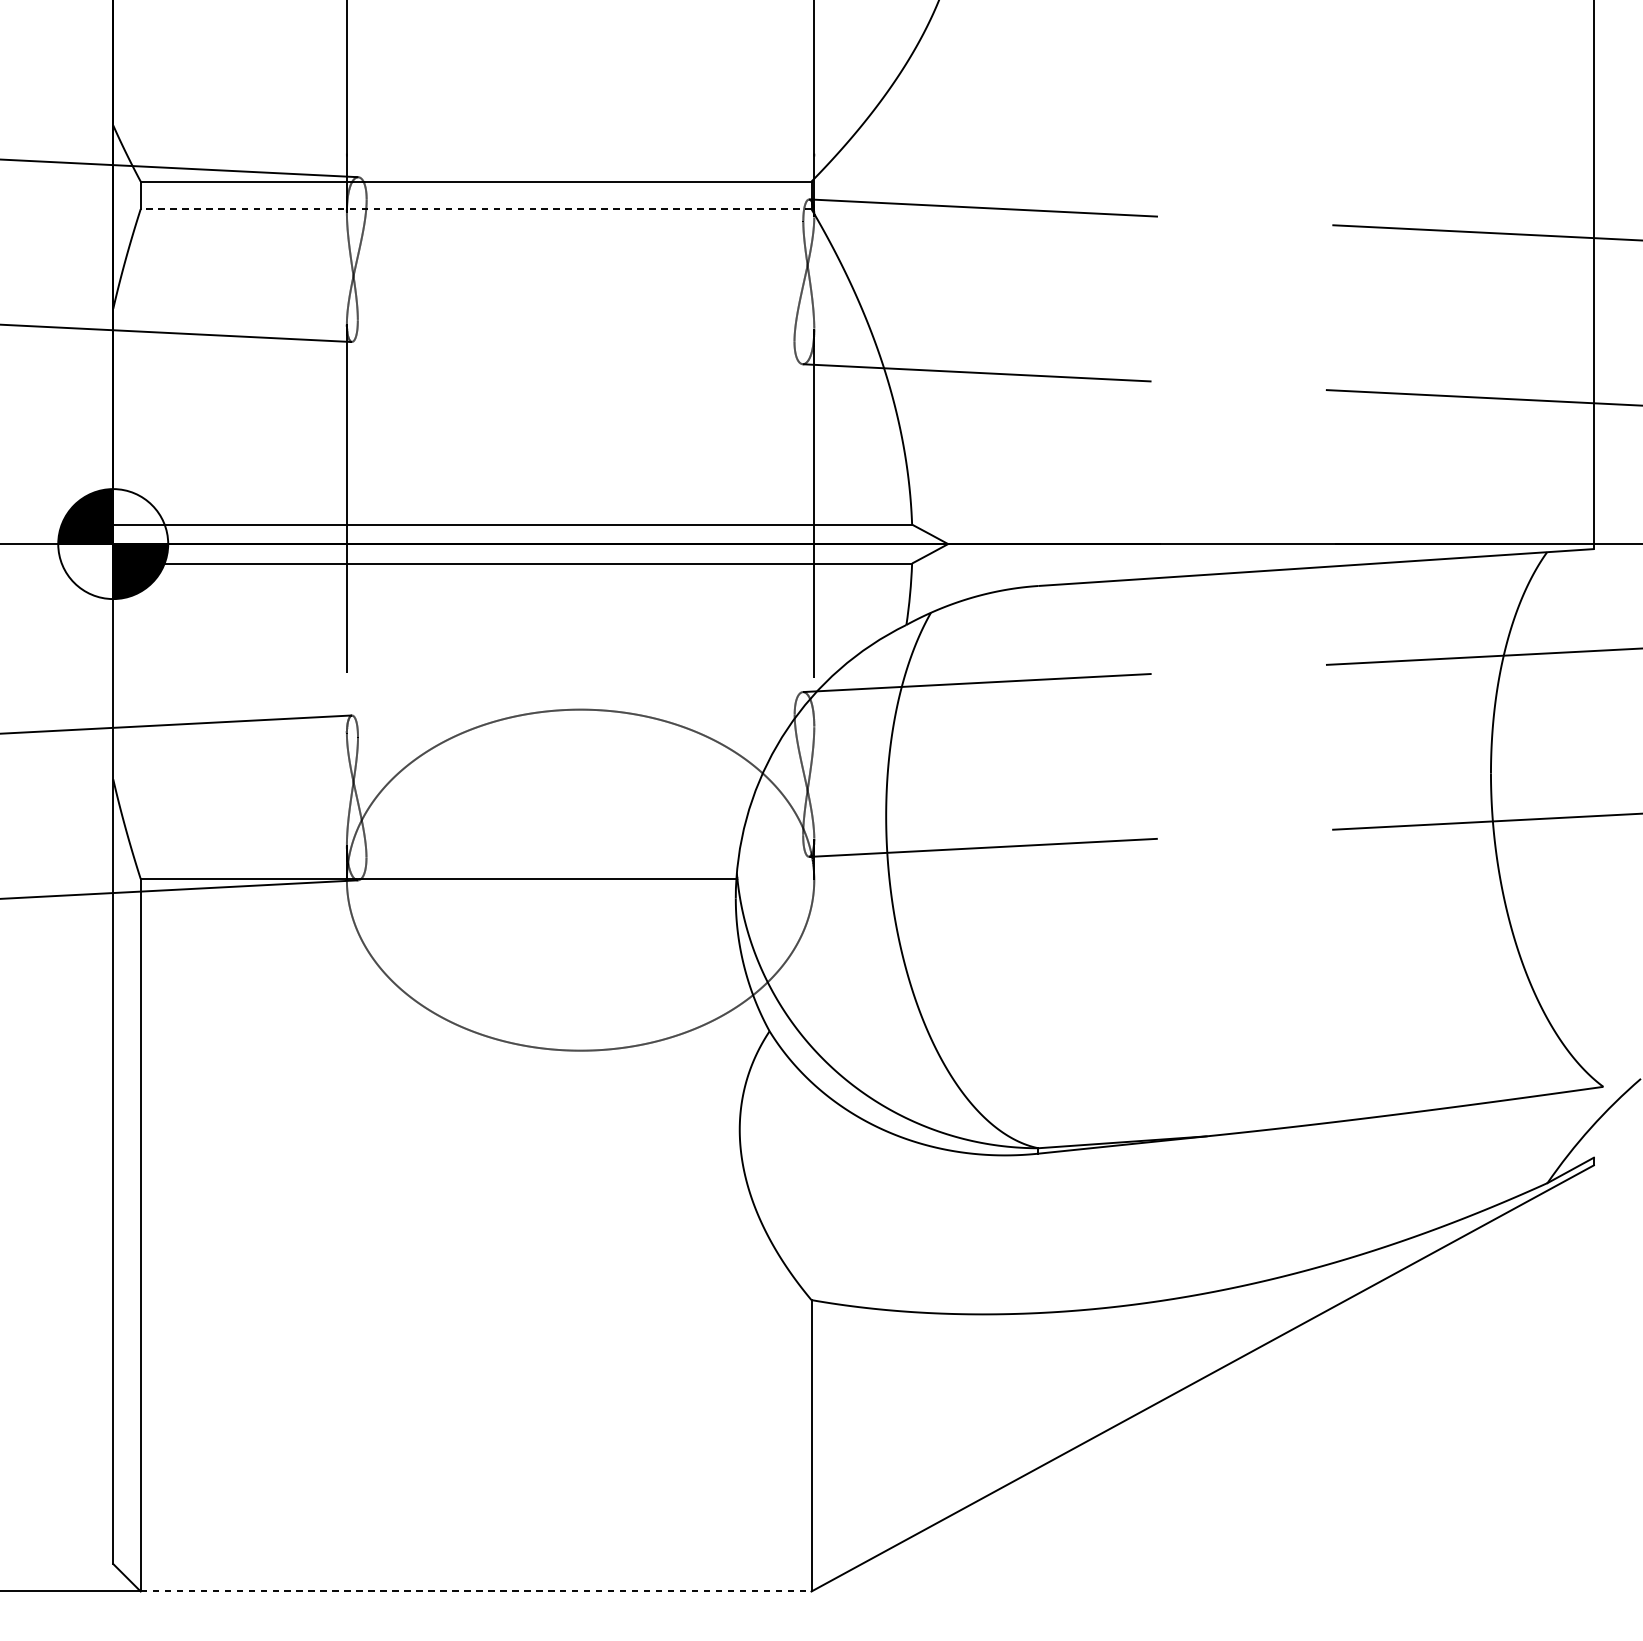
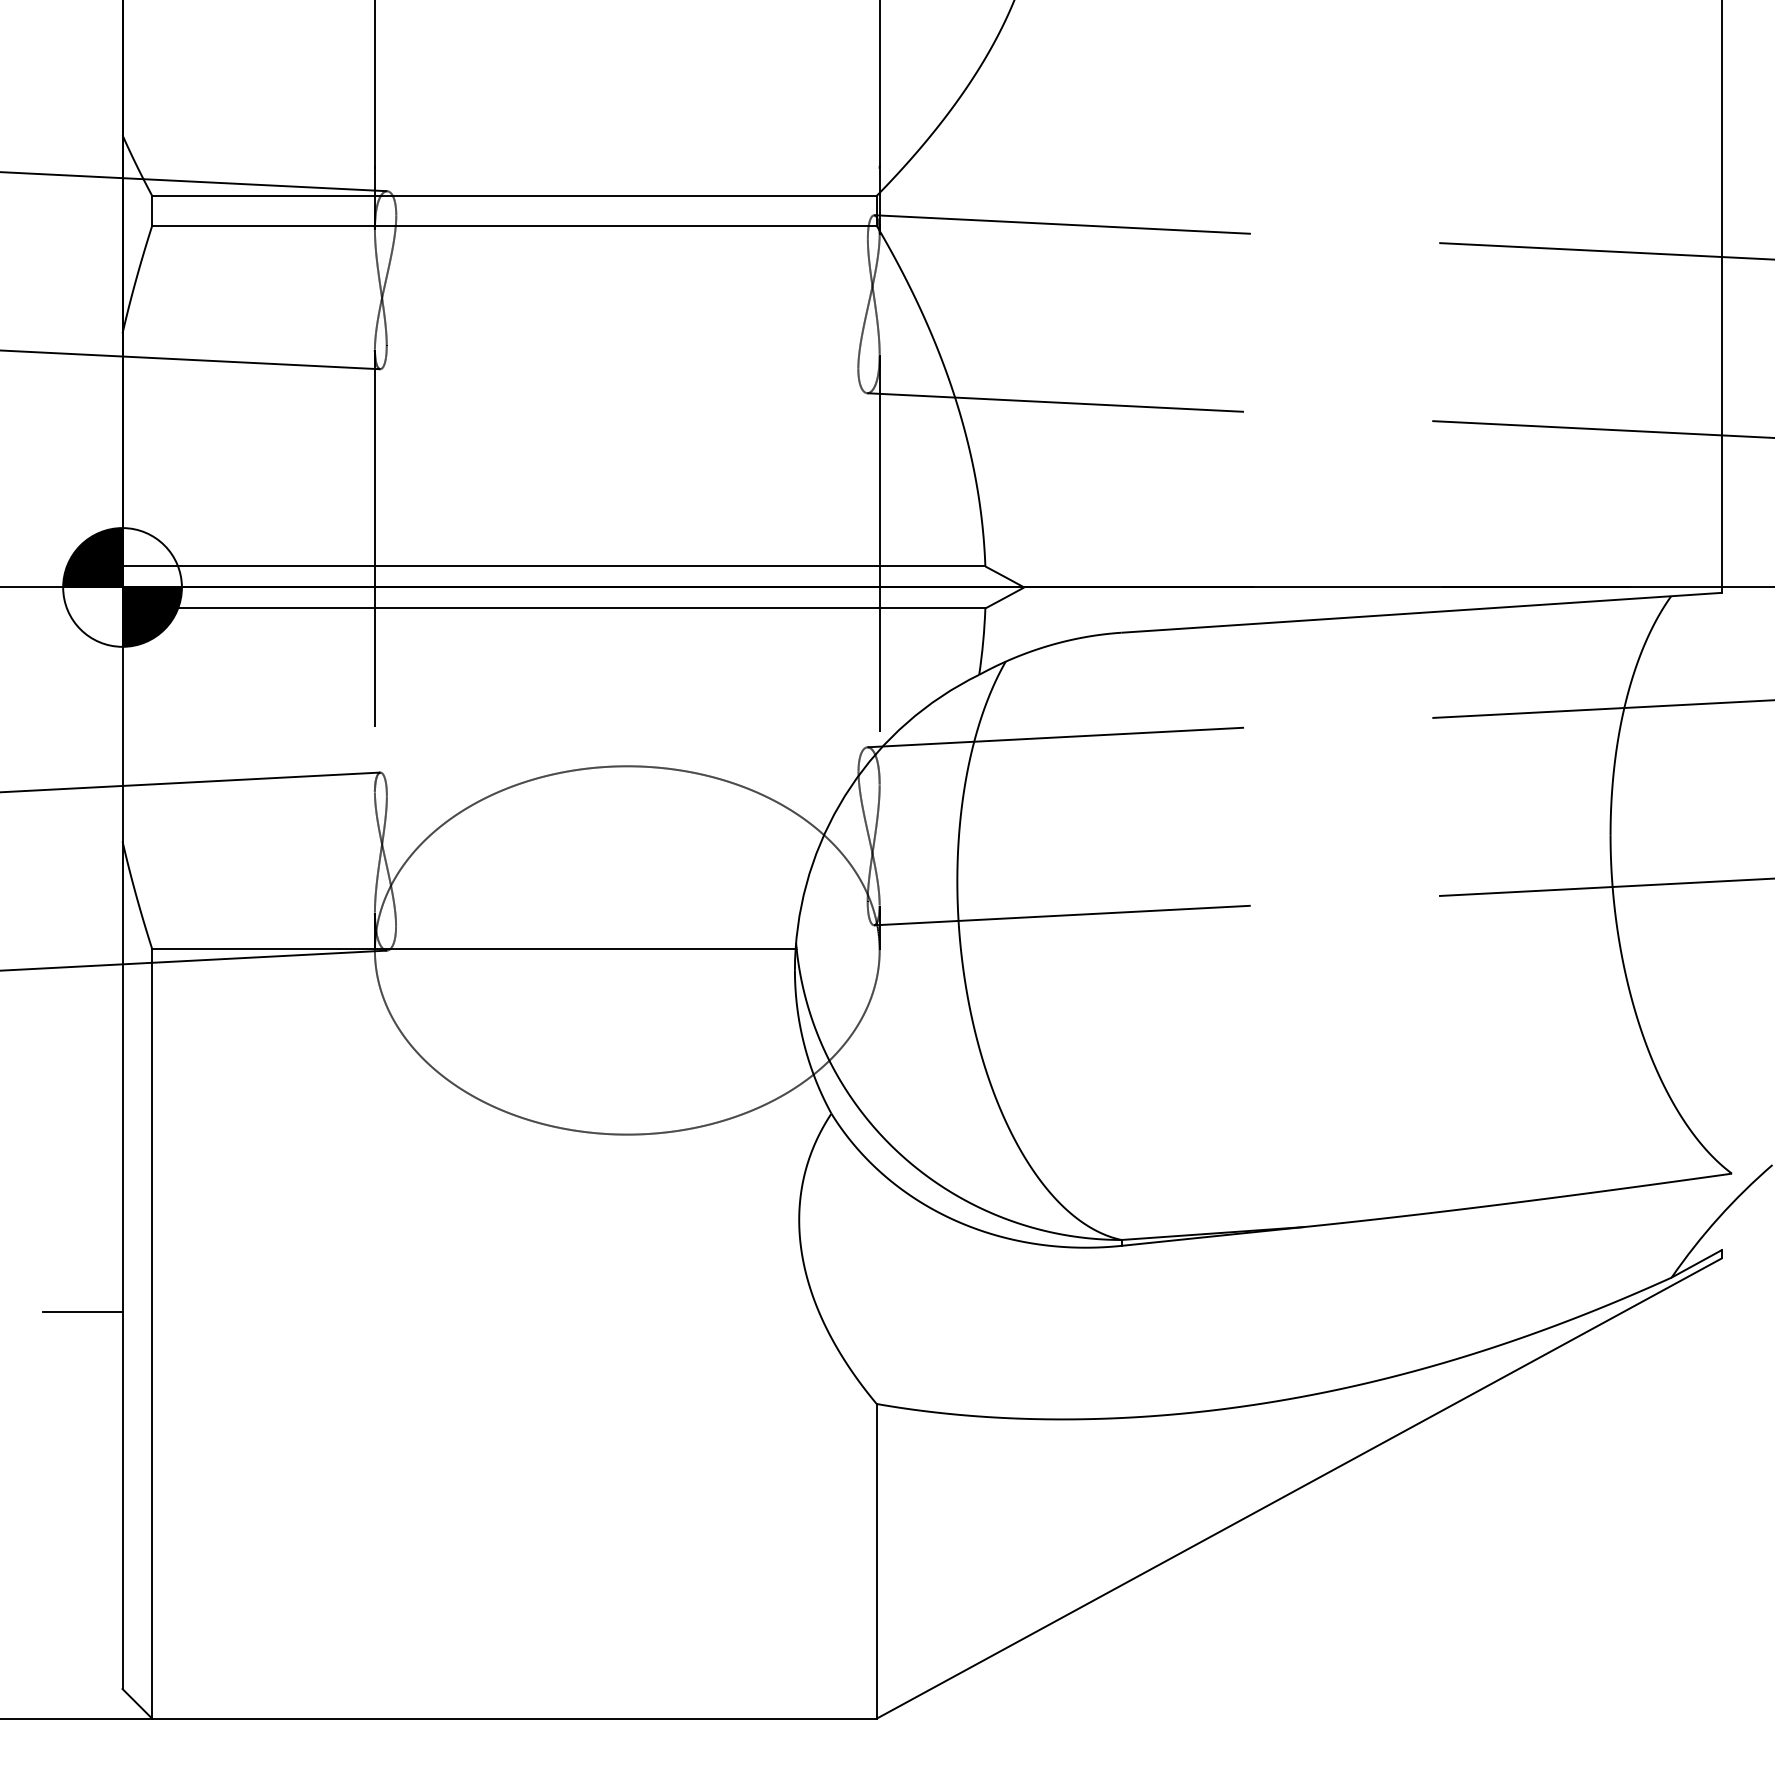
line: (475, 208) -> (513, 225), dashed -> solid
line: (76, 1214) -> (82, 1311), added
line: (476, 1591) -> (514, 1718), dashed -> solid

